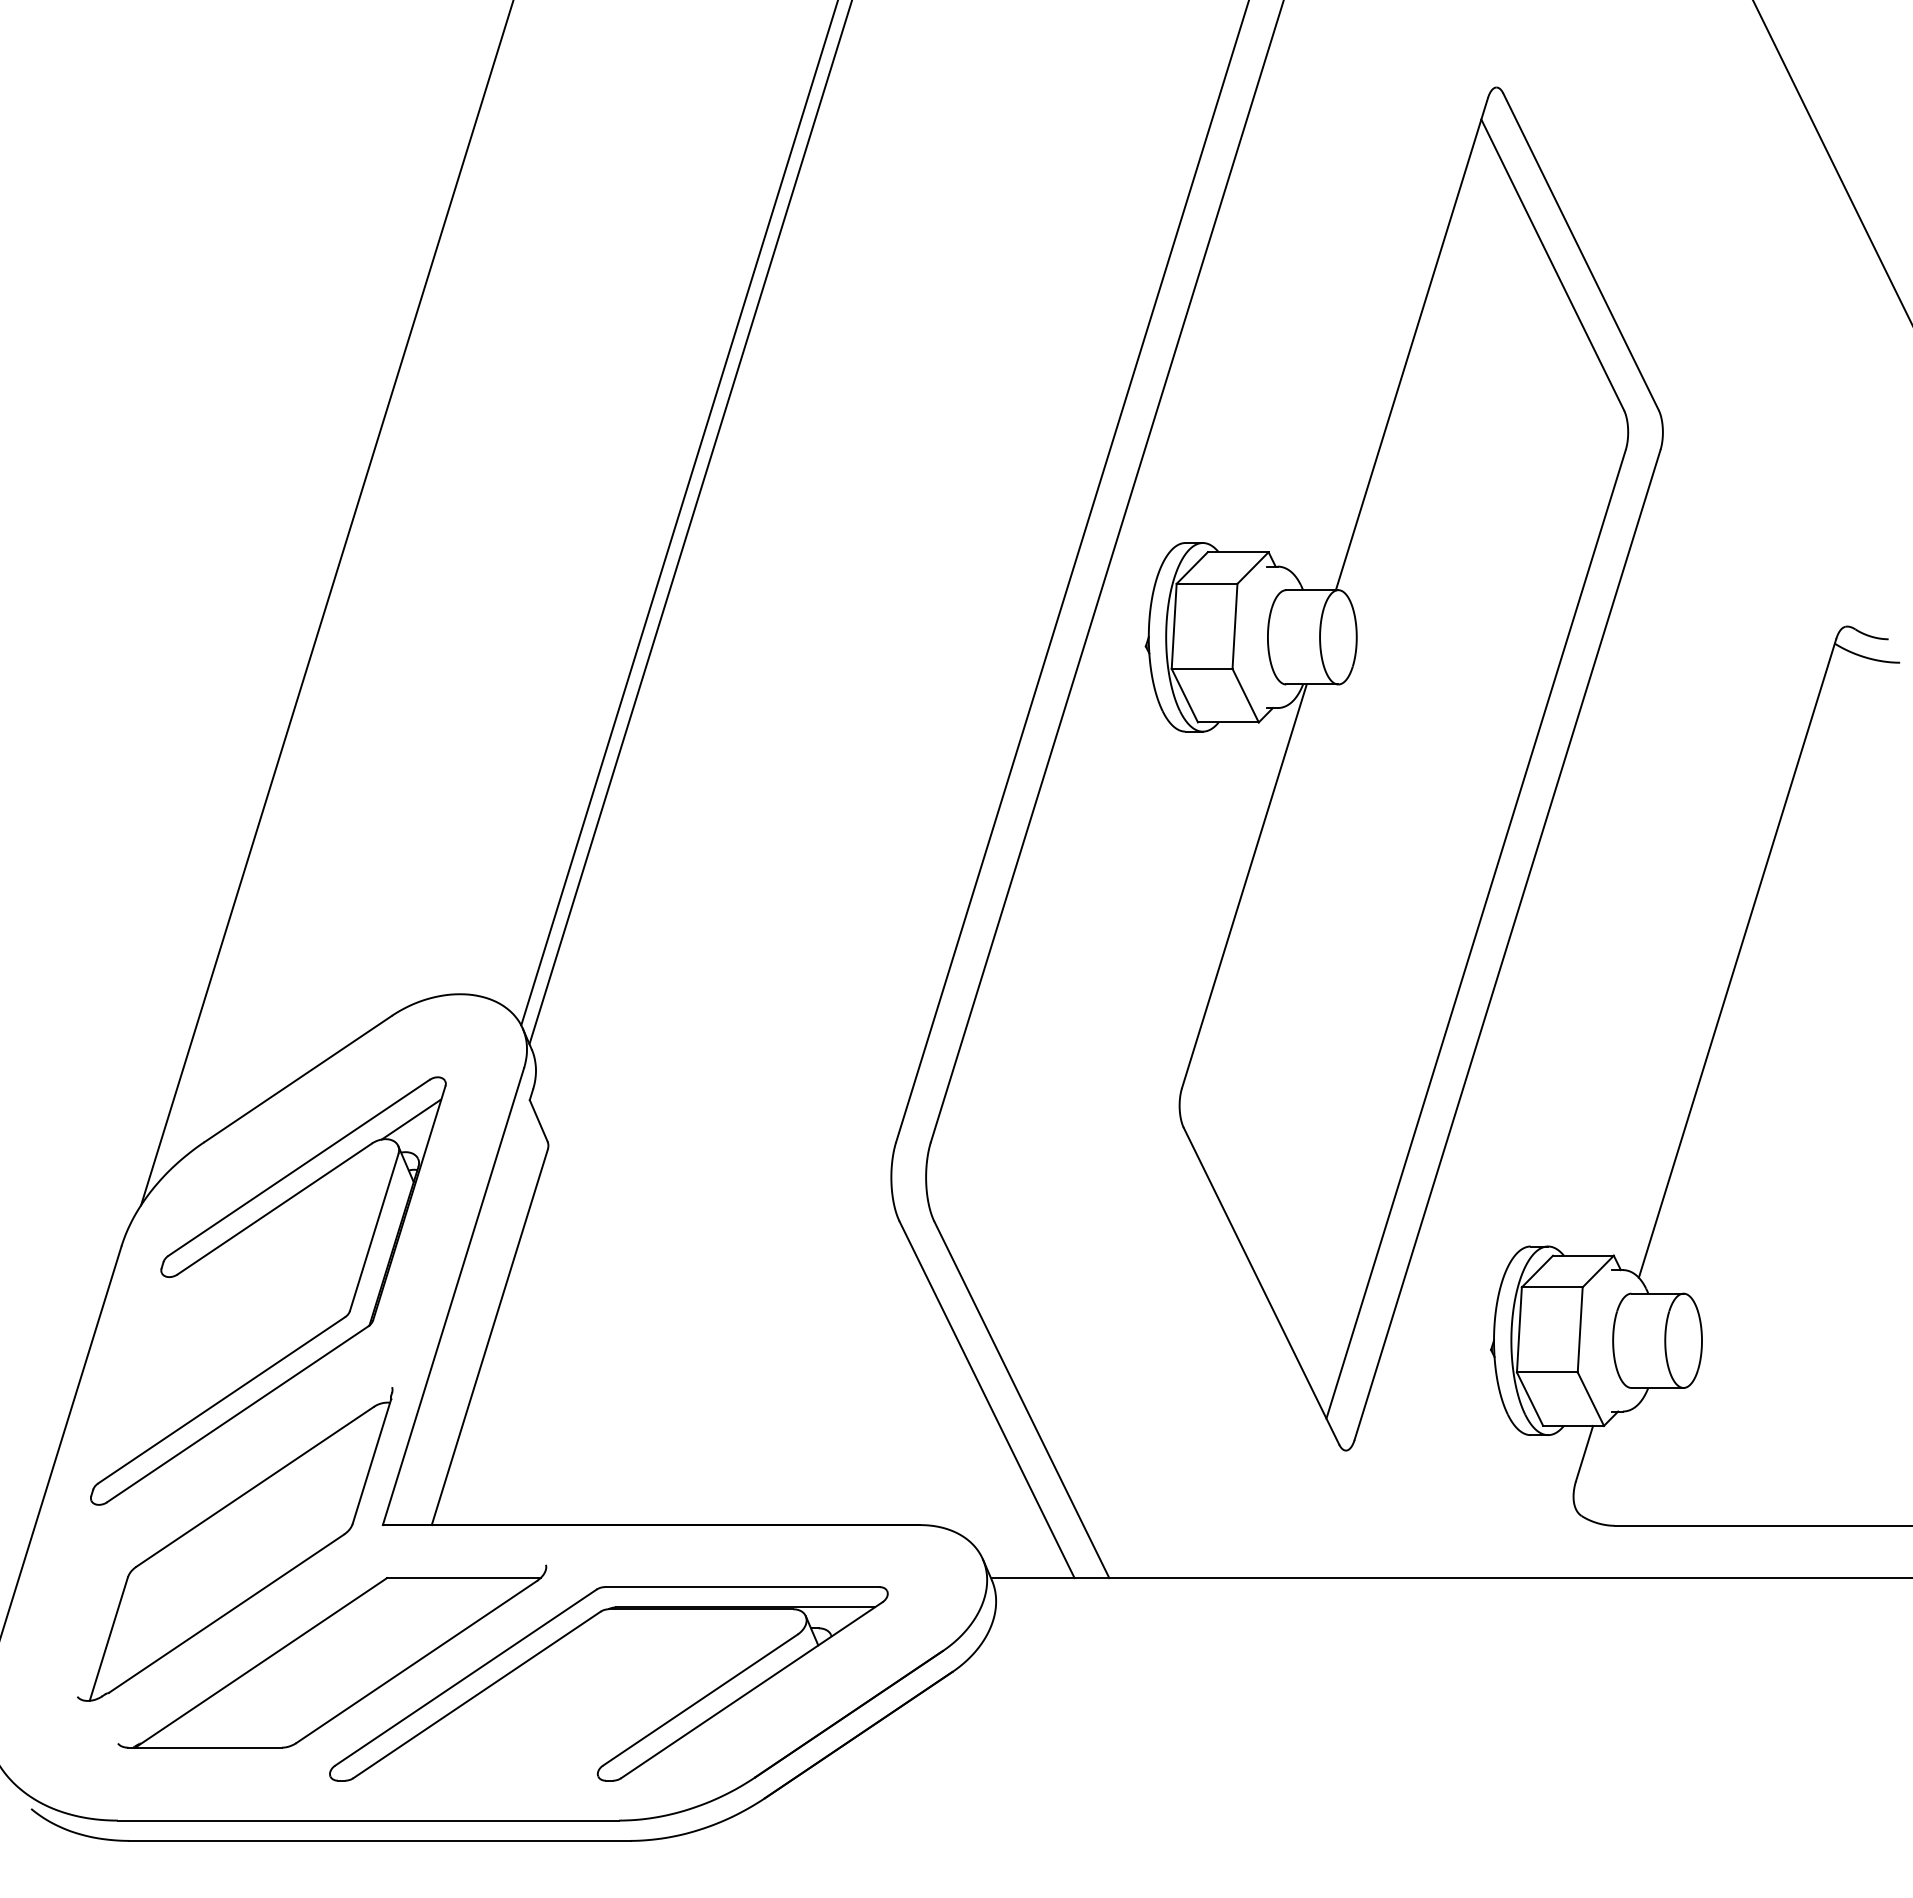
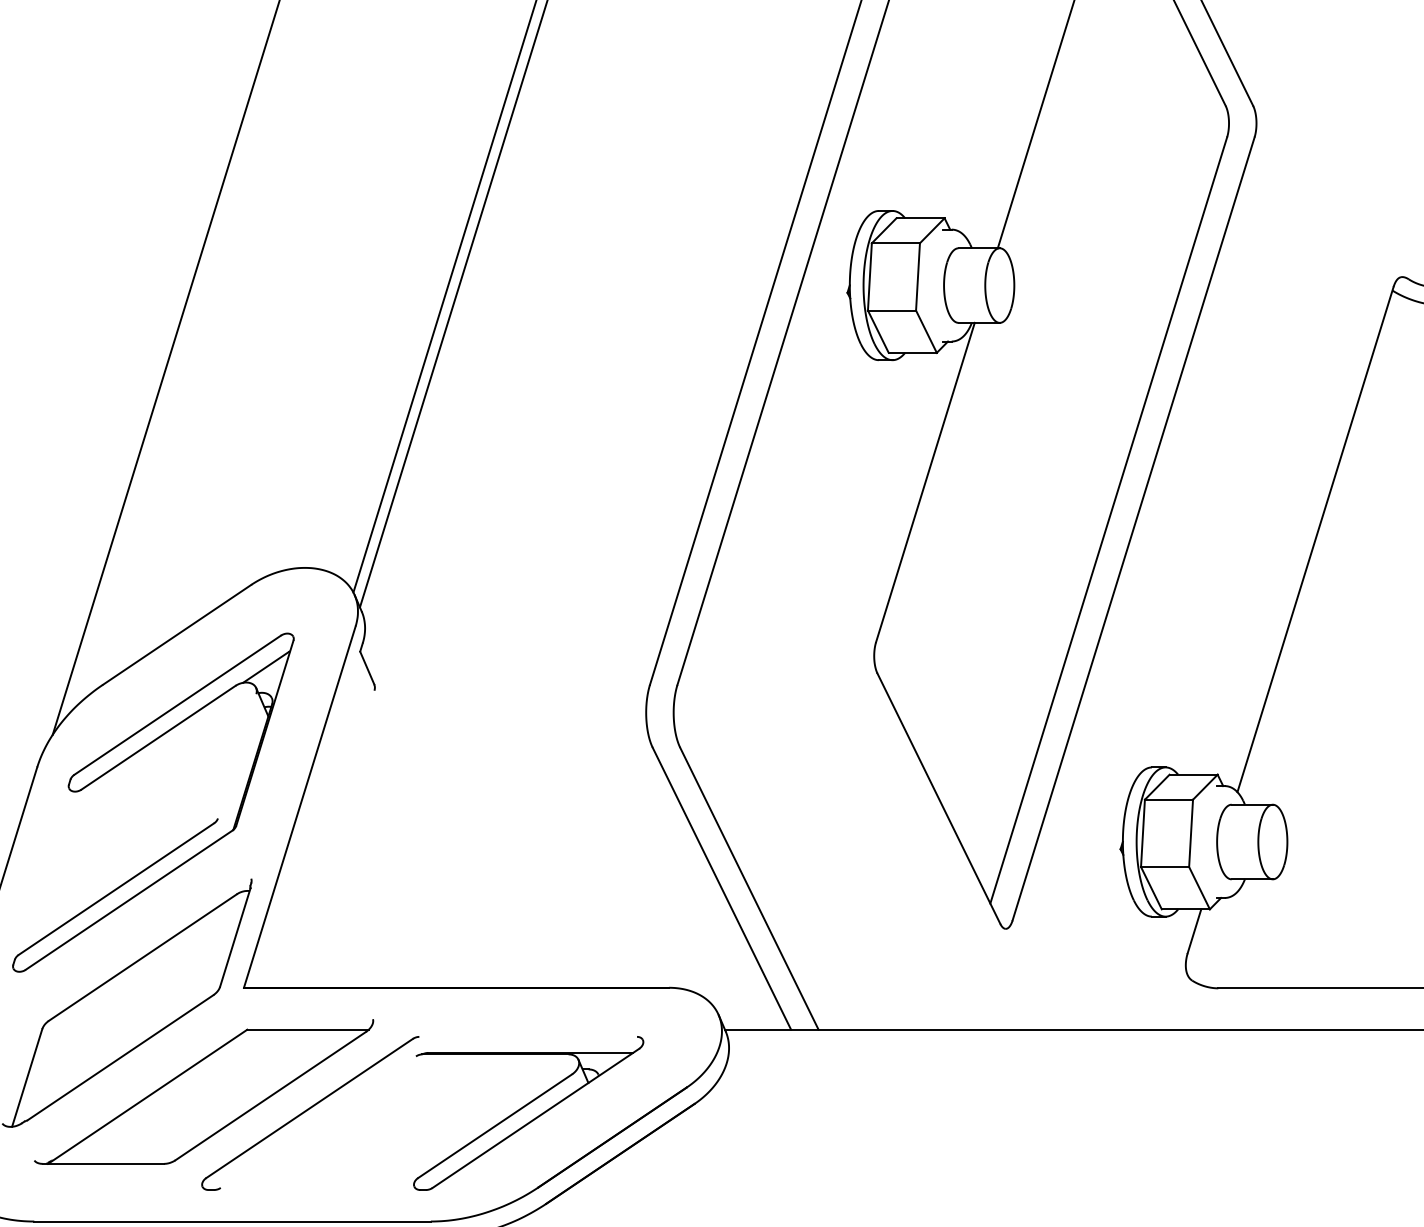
line: (373, 1232) -> (236, 756), removed
line: (489, 1337) -> (328, 839), removed
line: (741, 1587) -> (527, 1037), removed
line: (476, 1694) -> (318, 1121), removed

